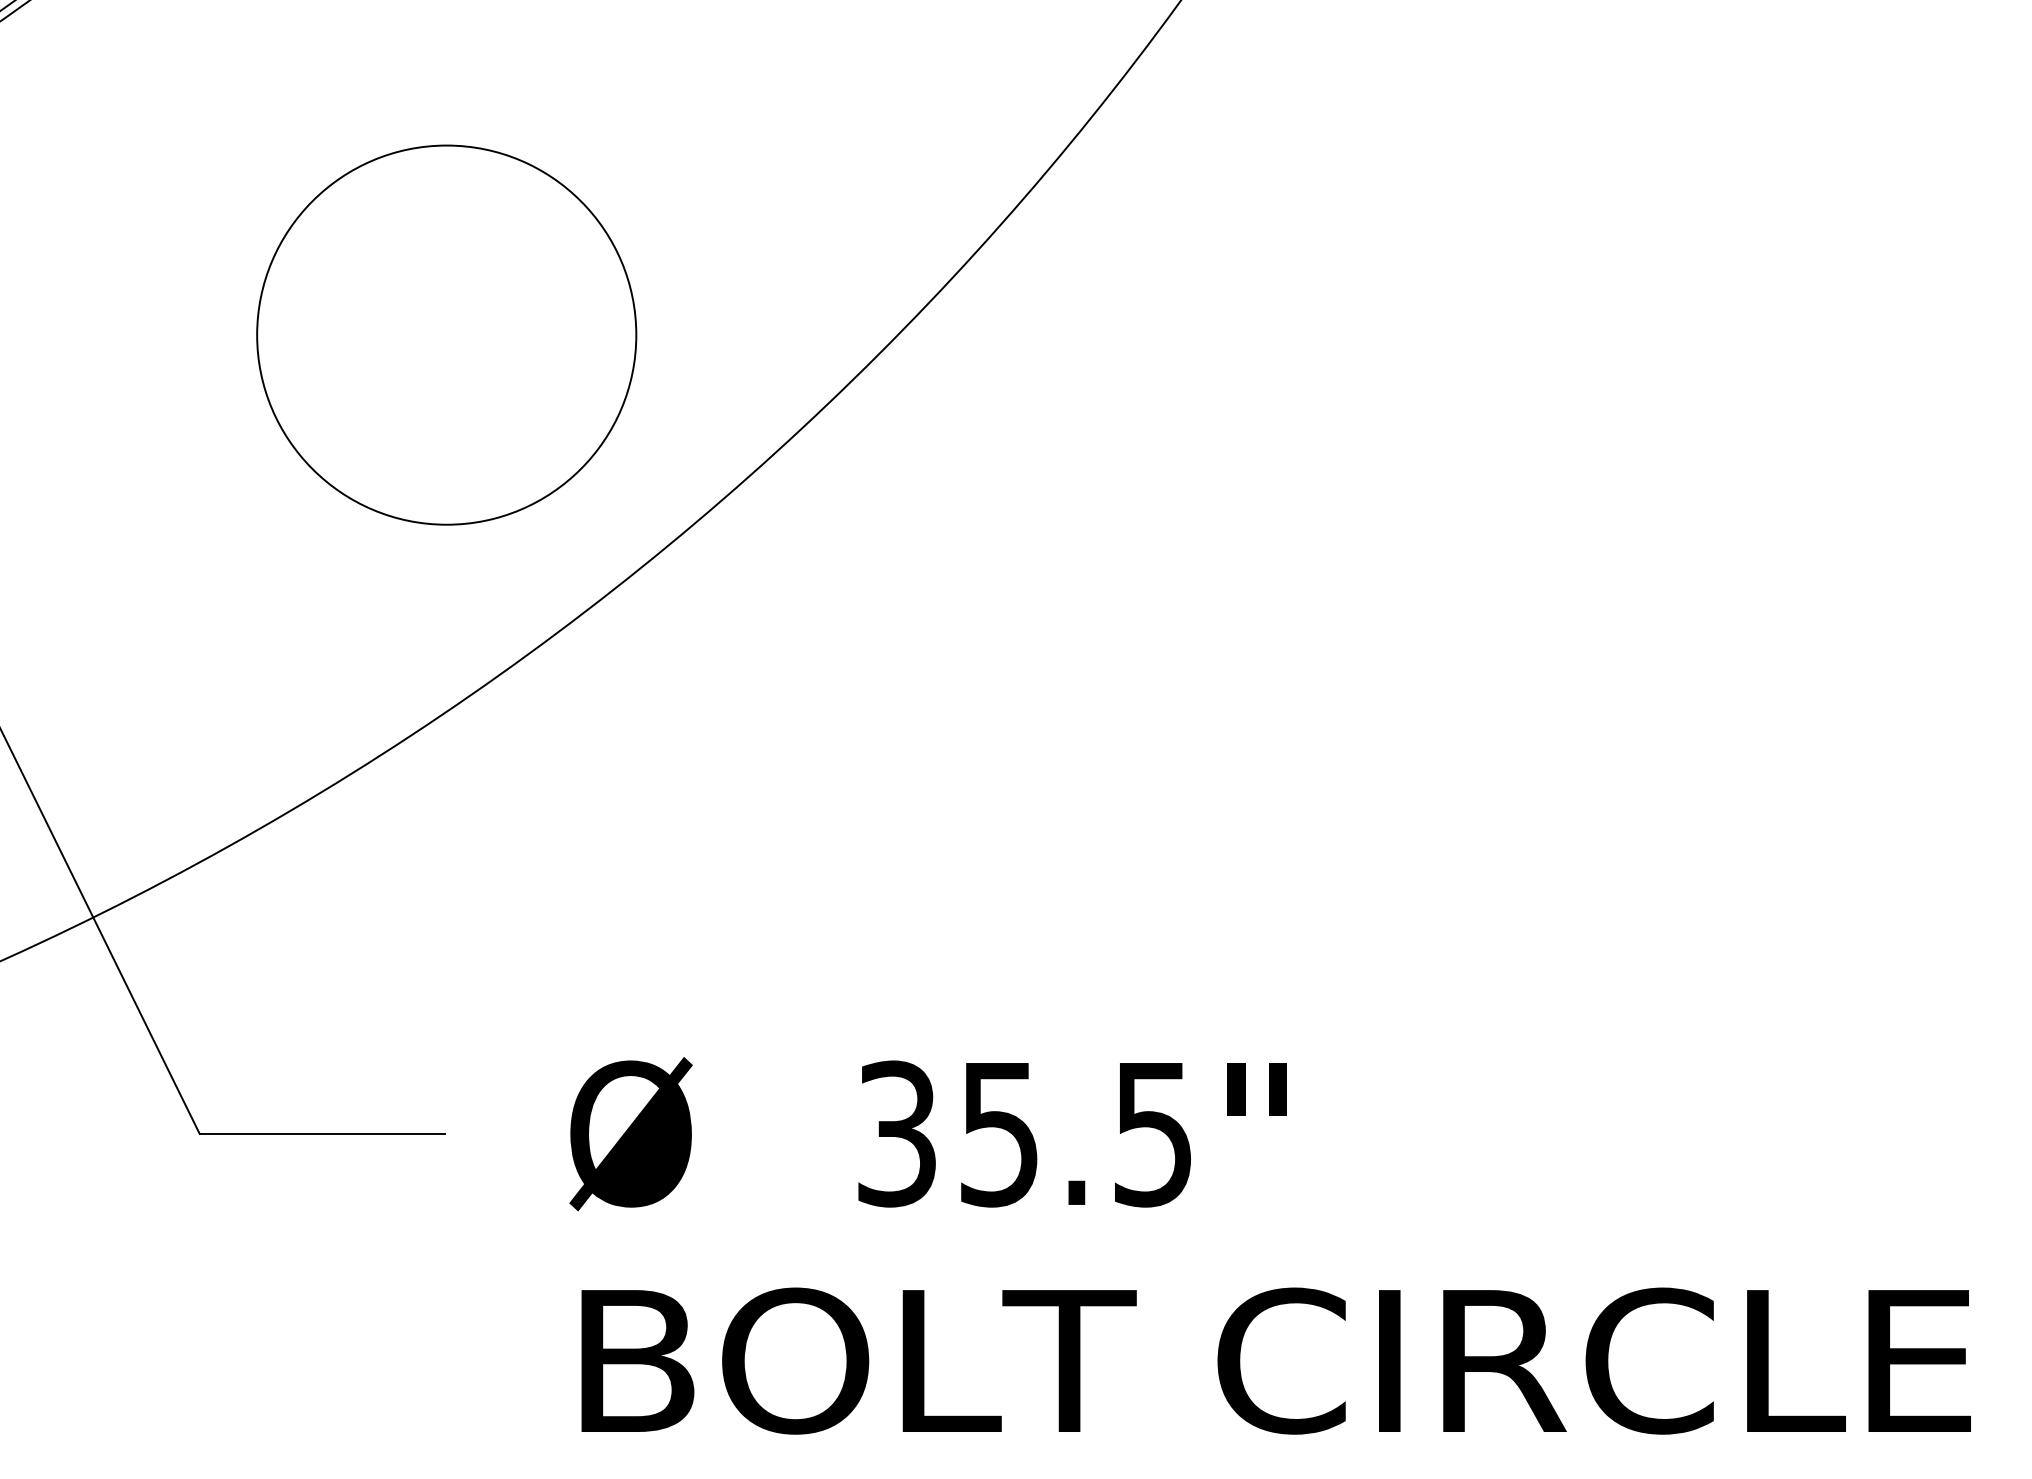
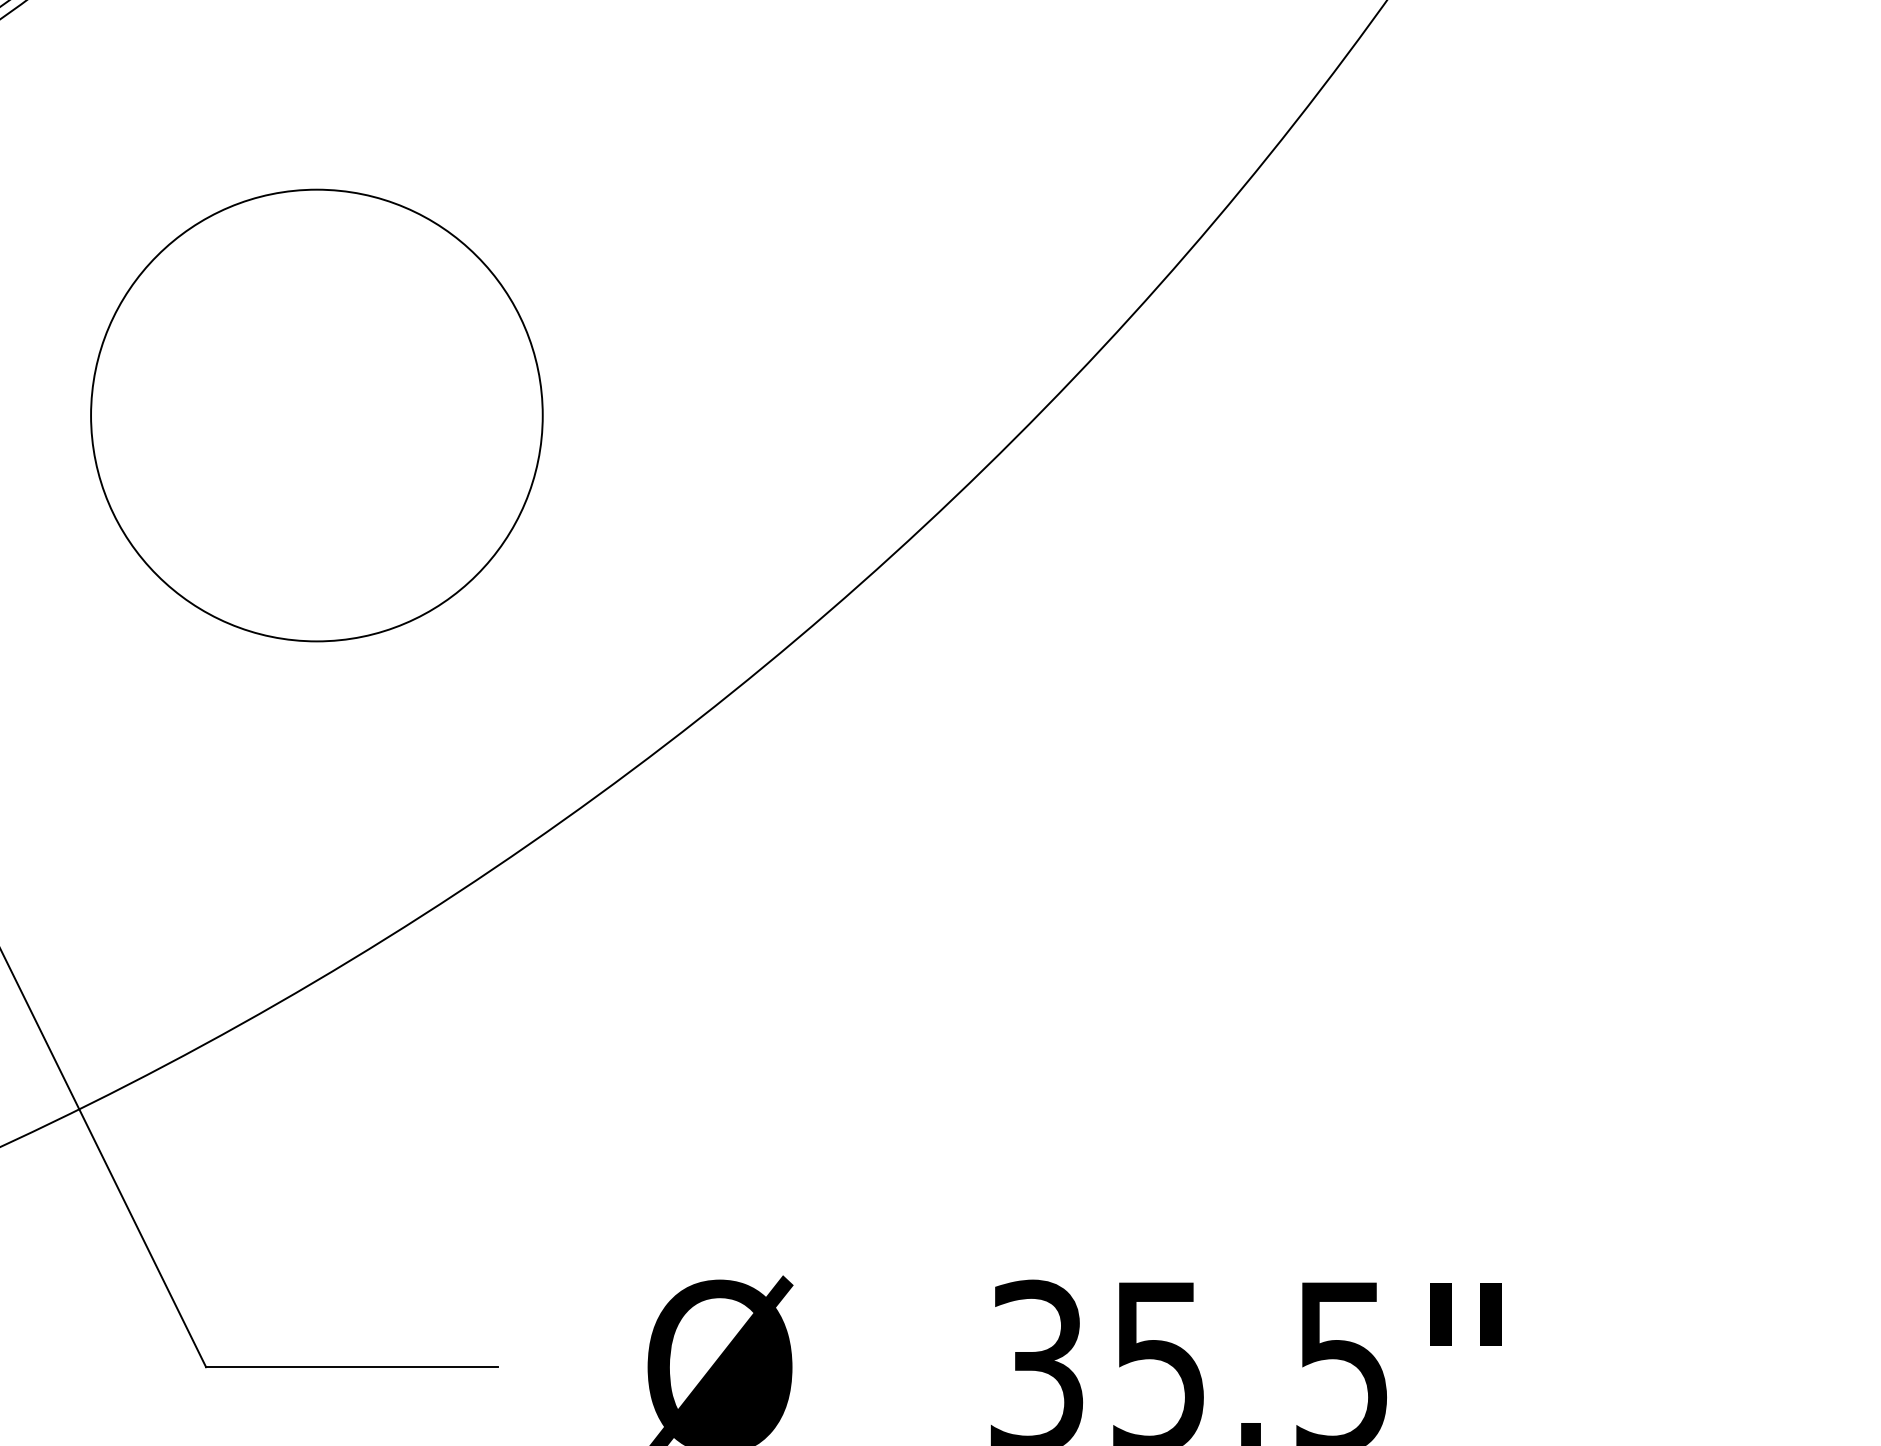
circle: (446, 334) -> (316, 414), moved

